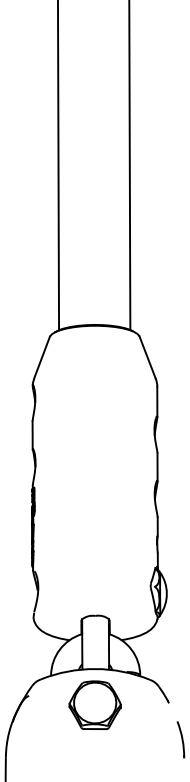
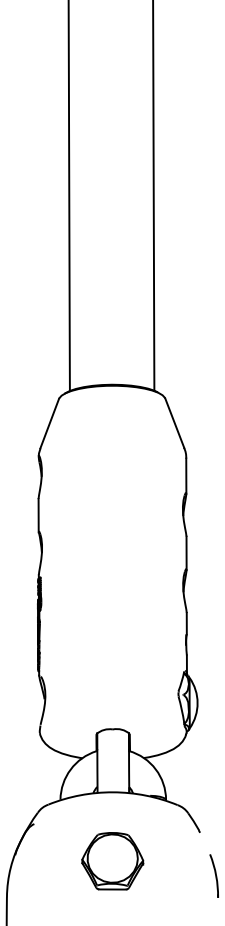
part: (94, 704) -> (111, 860), moved

